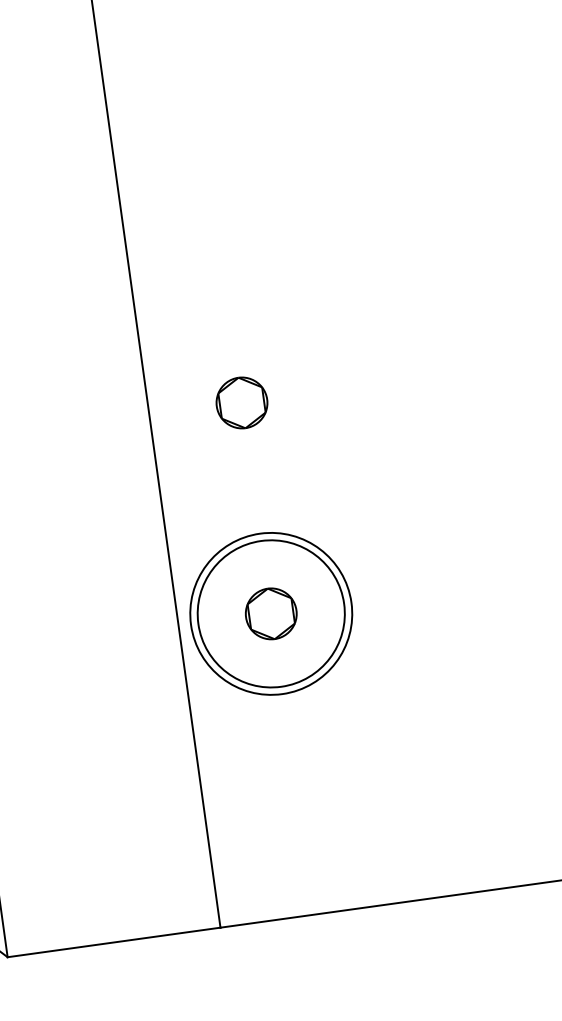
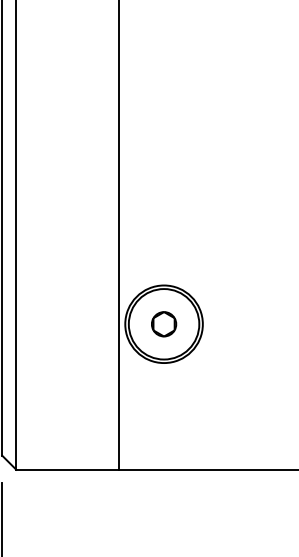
part: (242, 403) -> (164, 222), removed

